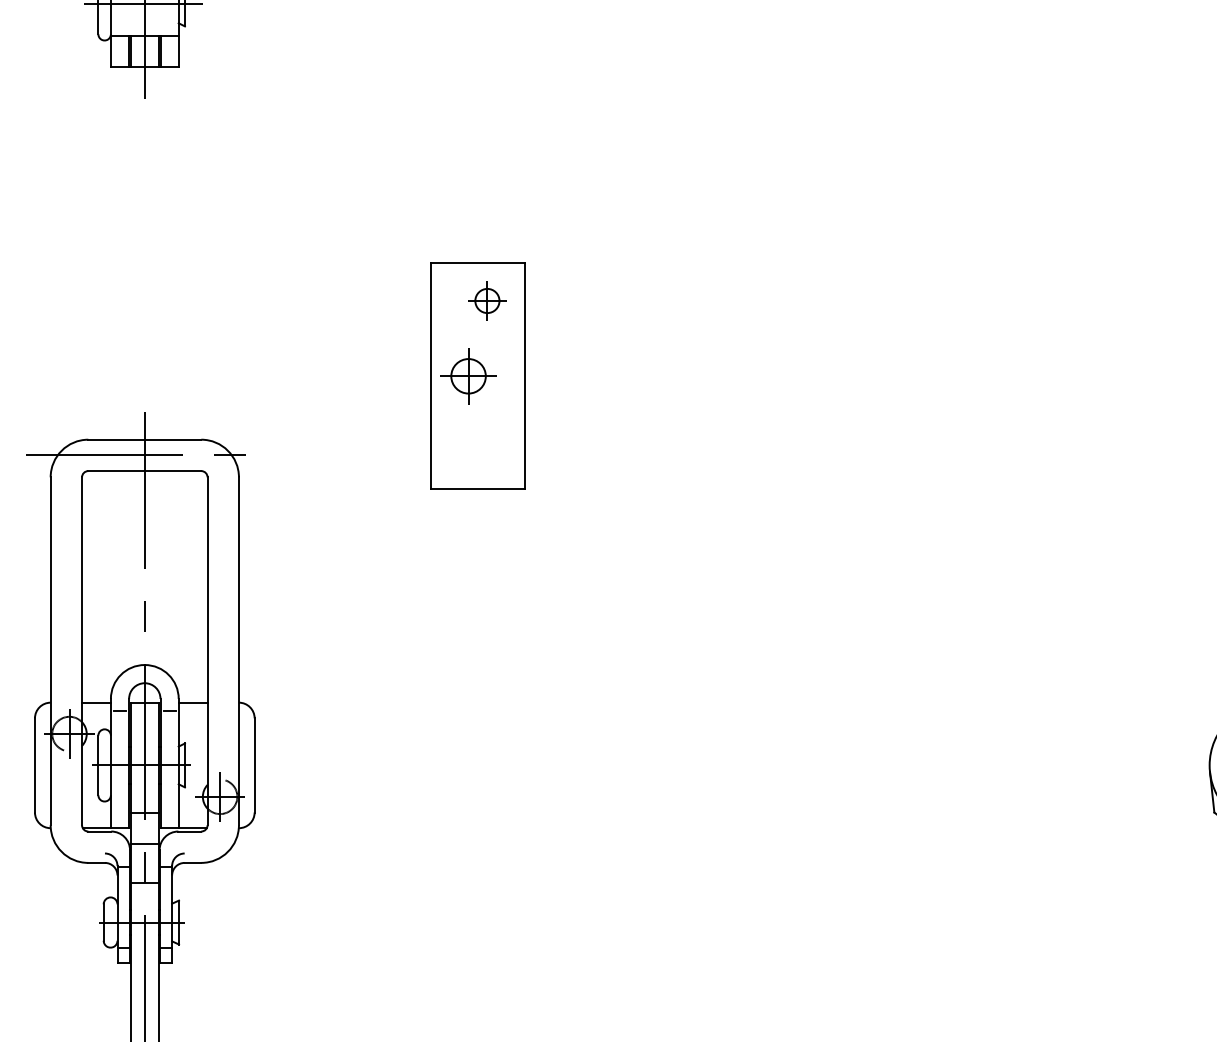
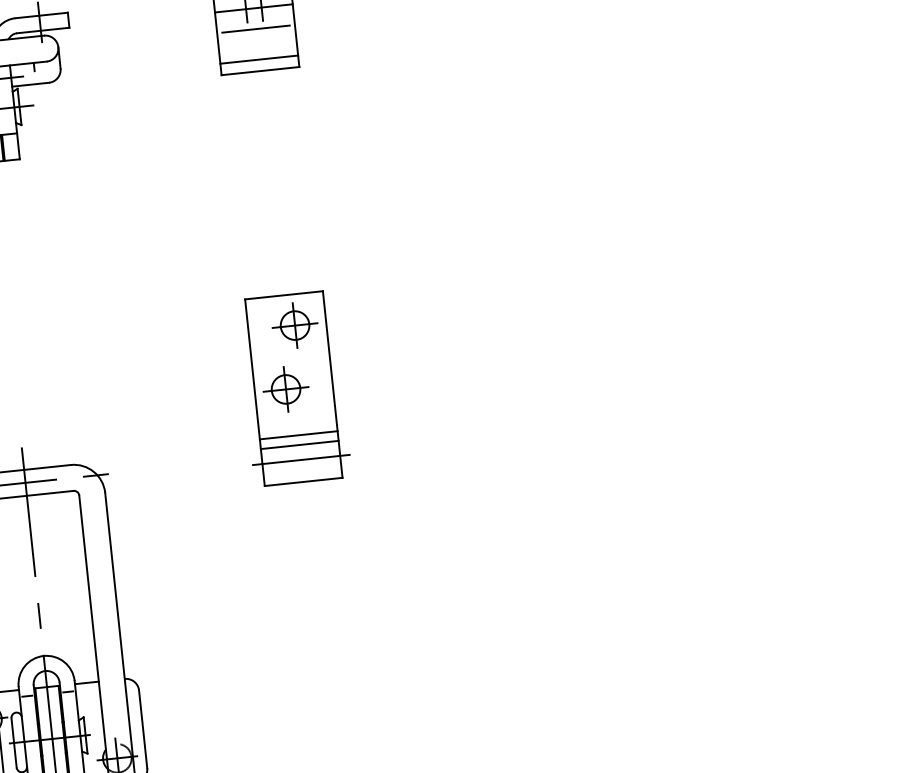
part: (487, 300) -> (295, 325), size x1.43
line: (477, 432) -> (298, 435), added
line: (477, 444) -> (299, 444), added
line: (477, 462) -> (300, 459), added

